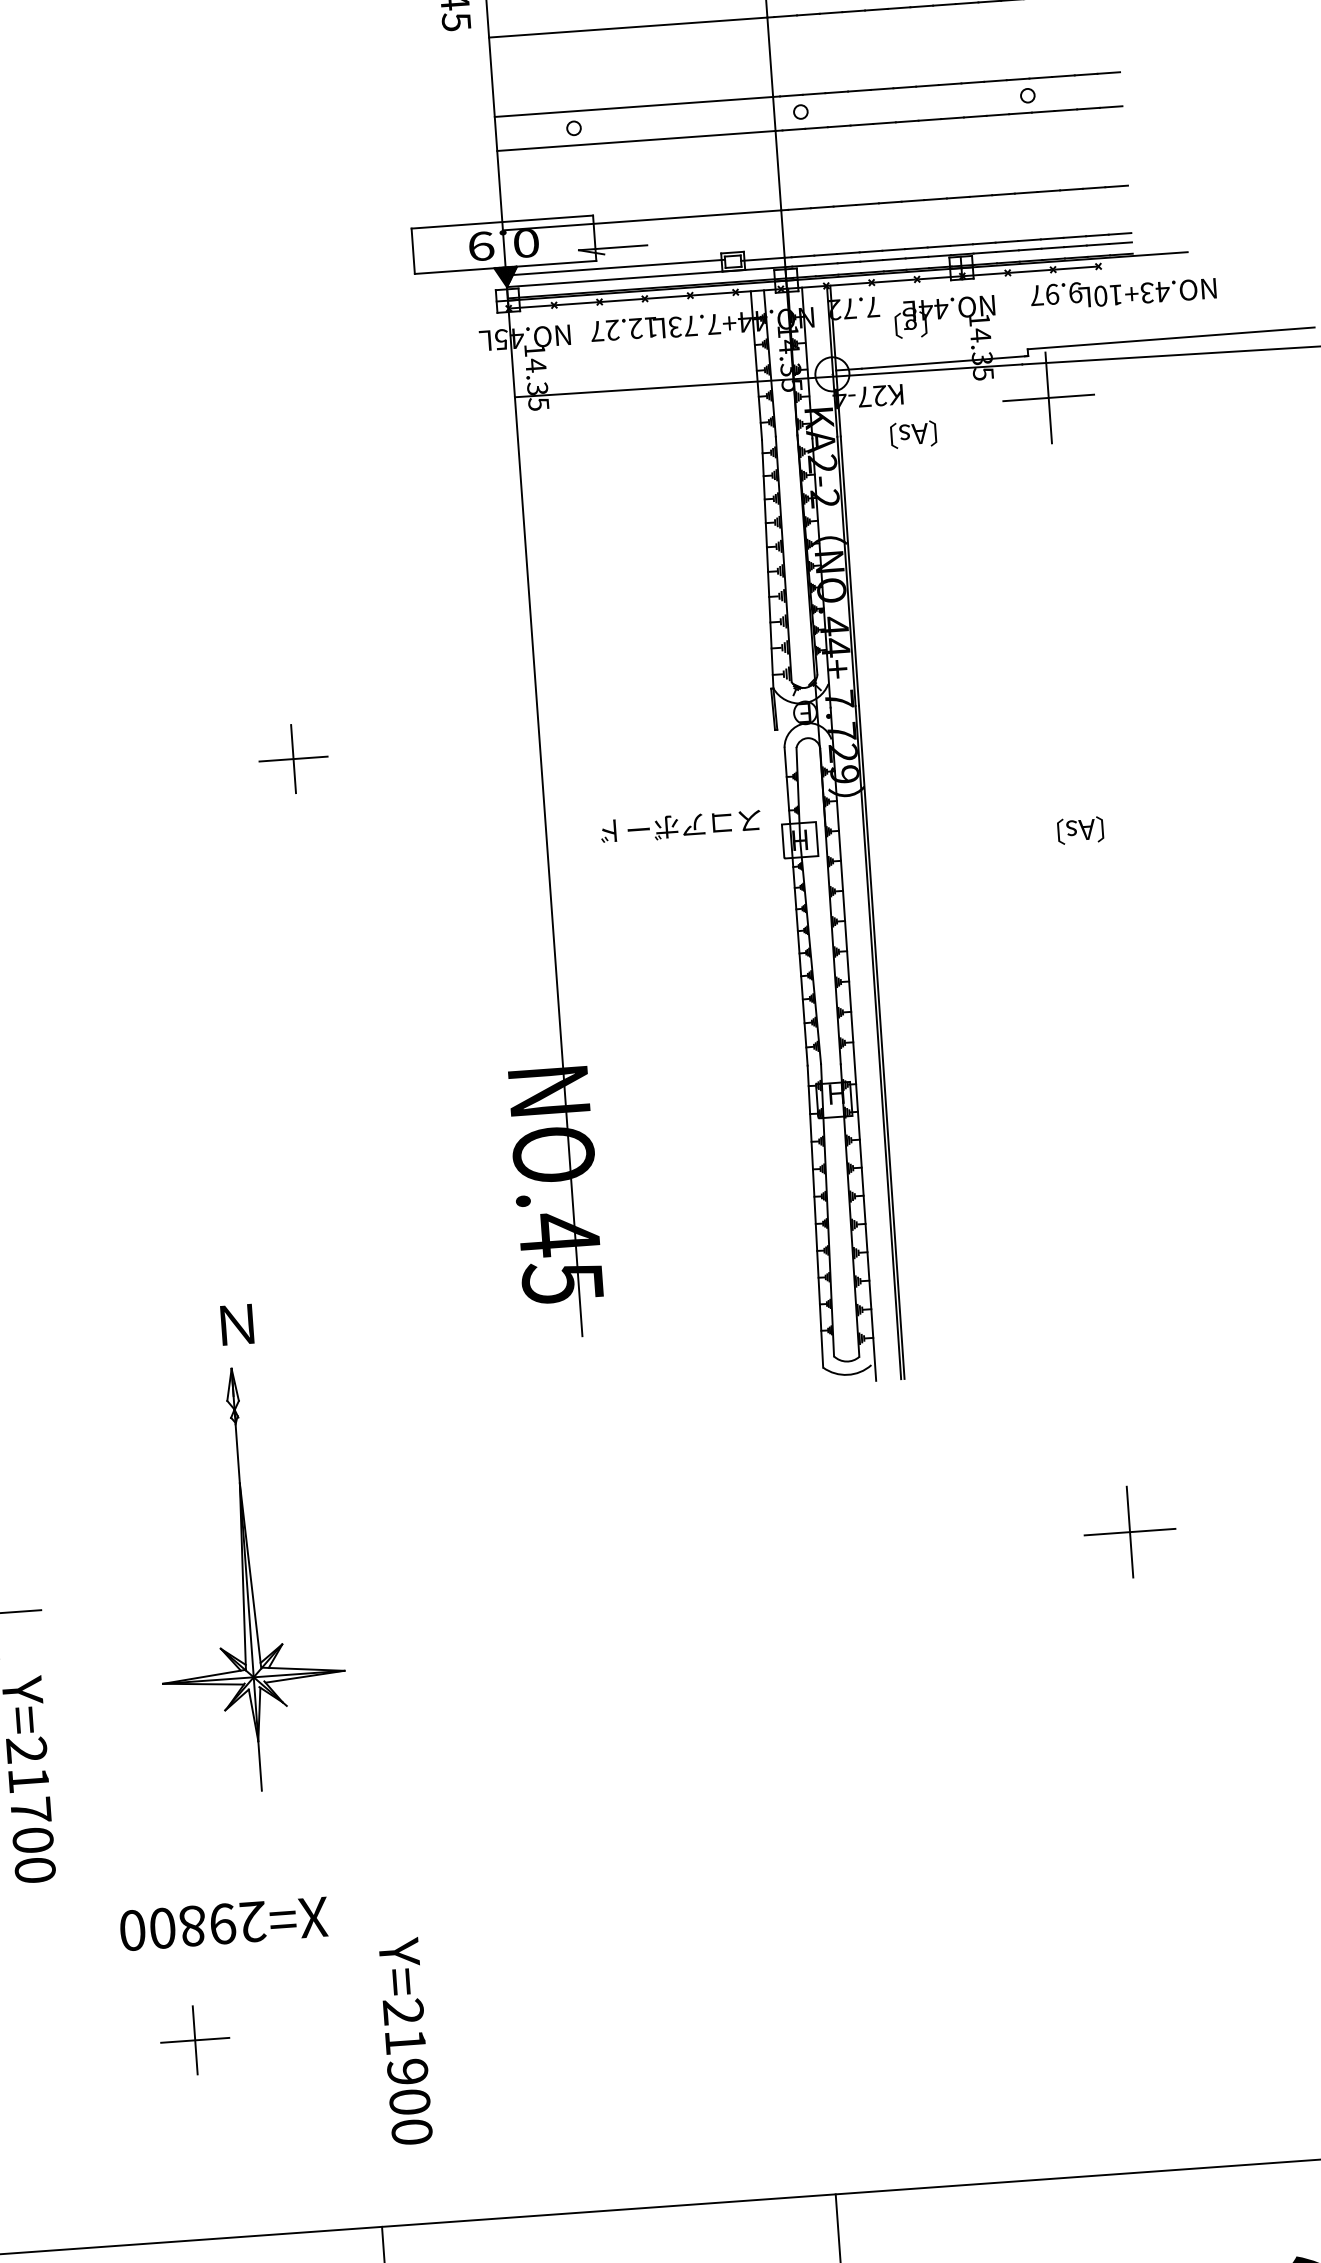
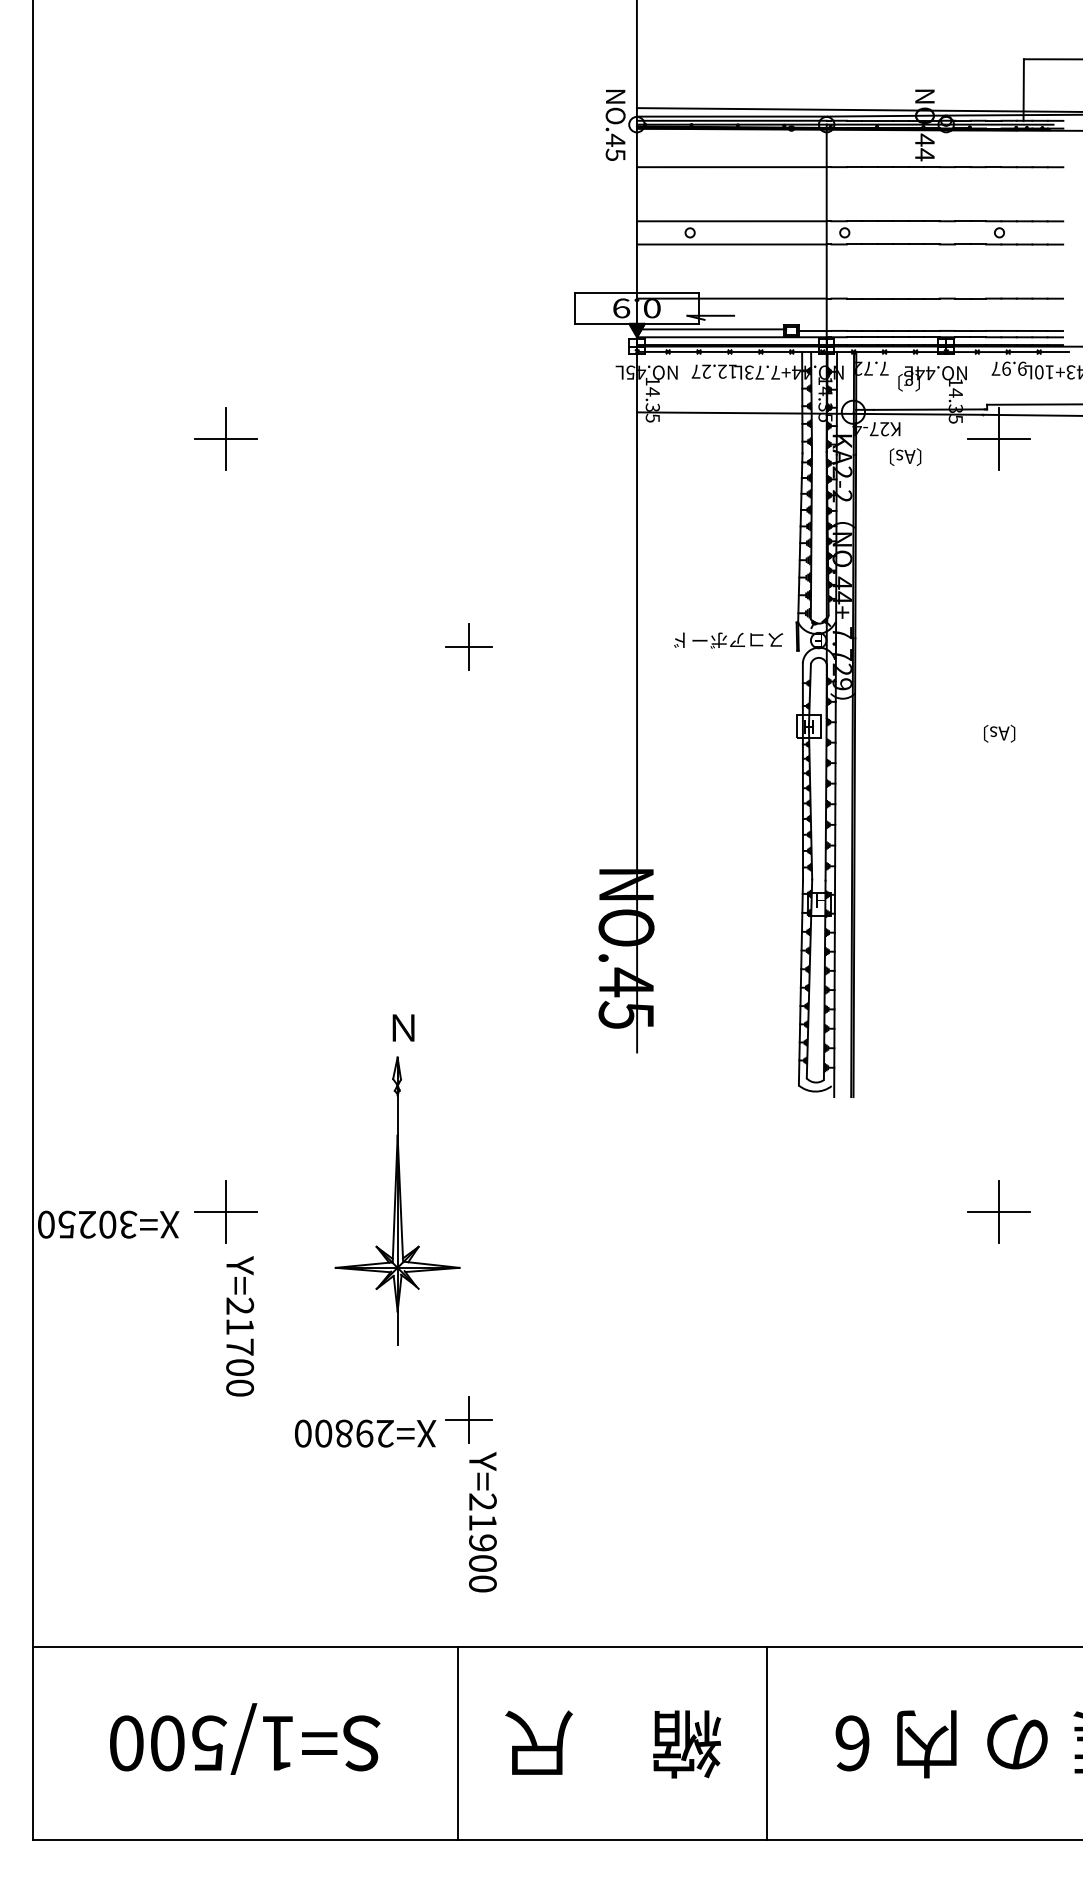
line: (1121, 265) -> (1054, 352), added
text: (680, 826) -> (728, 640), moved
part: (193, 2039) -> (468, 1419), moved

